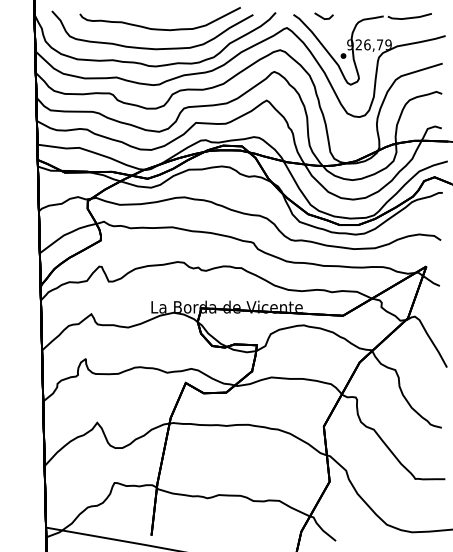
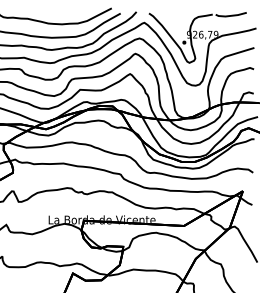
line: (322, 16) -> (169, 14), removed

